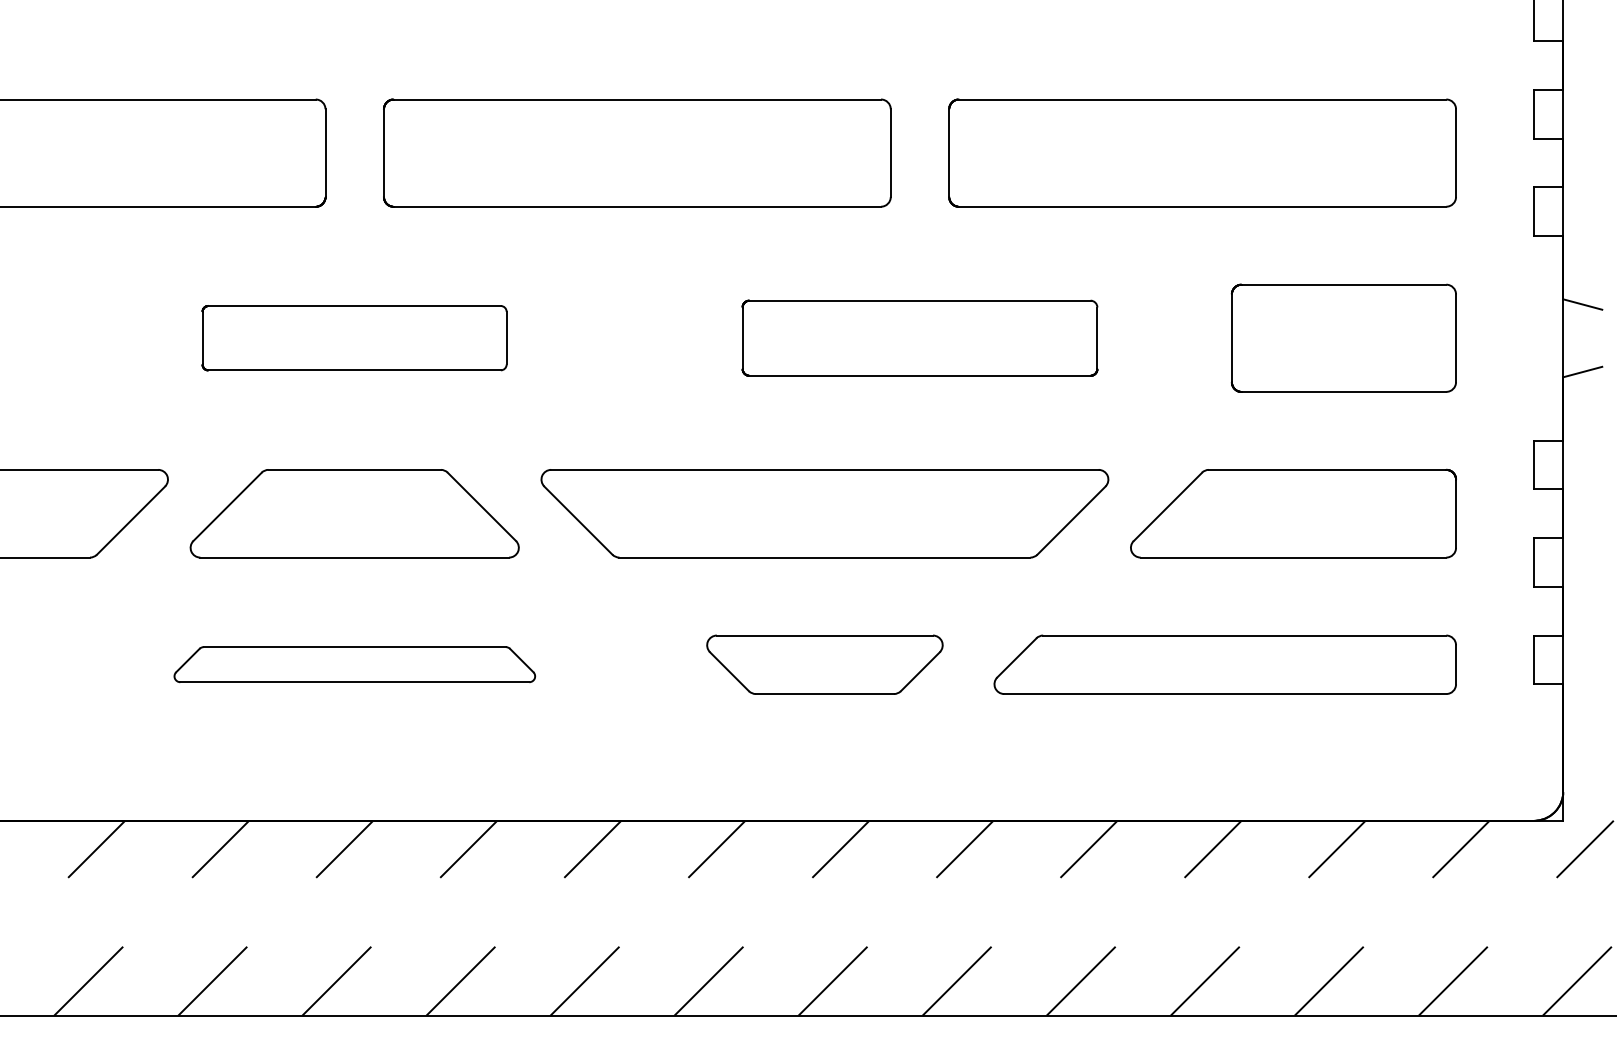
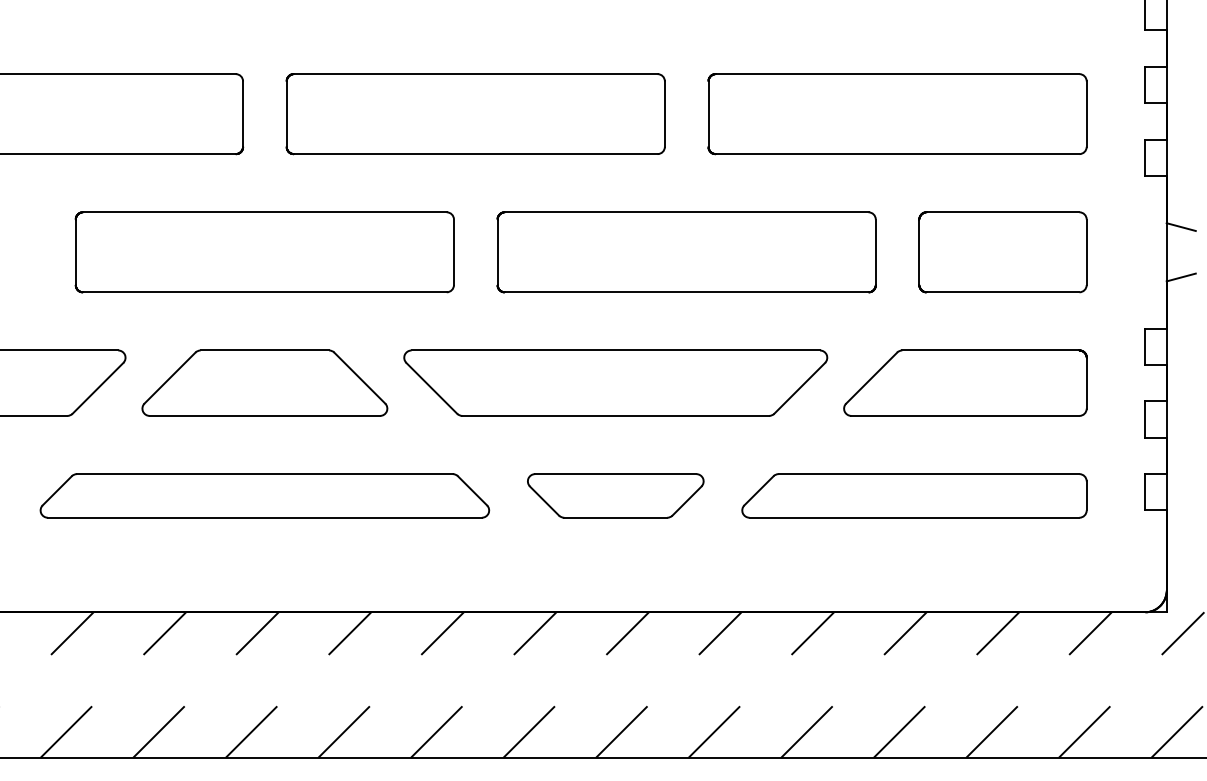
part: (354, 337) -> (264, 251), size x1.67
part: (919, 337) -> (686, 251), size x1.43
part: (354, 664) -> (264, 495), size x1.67

